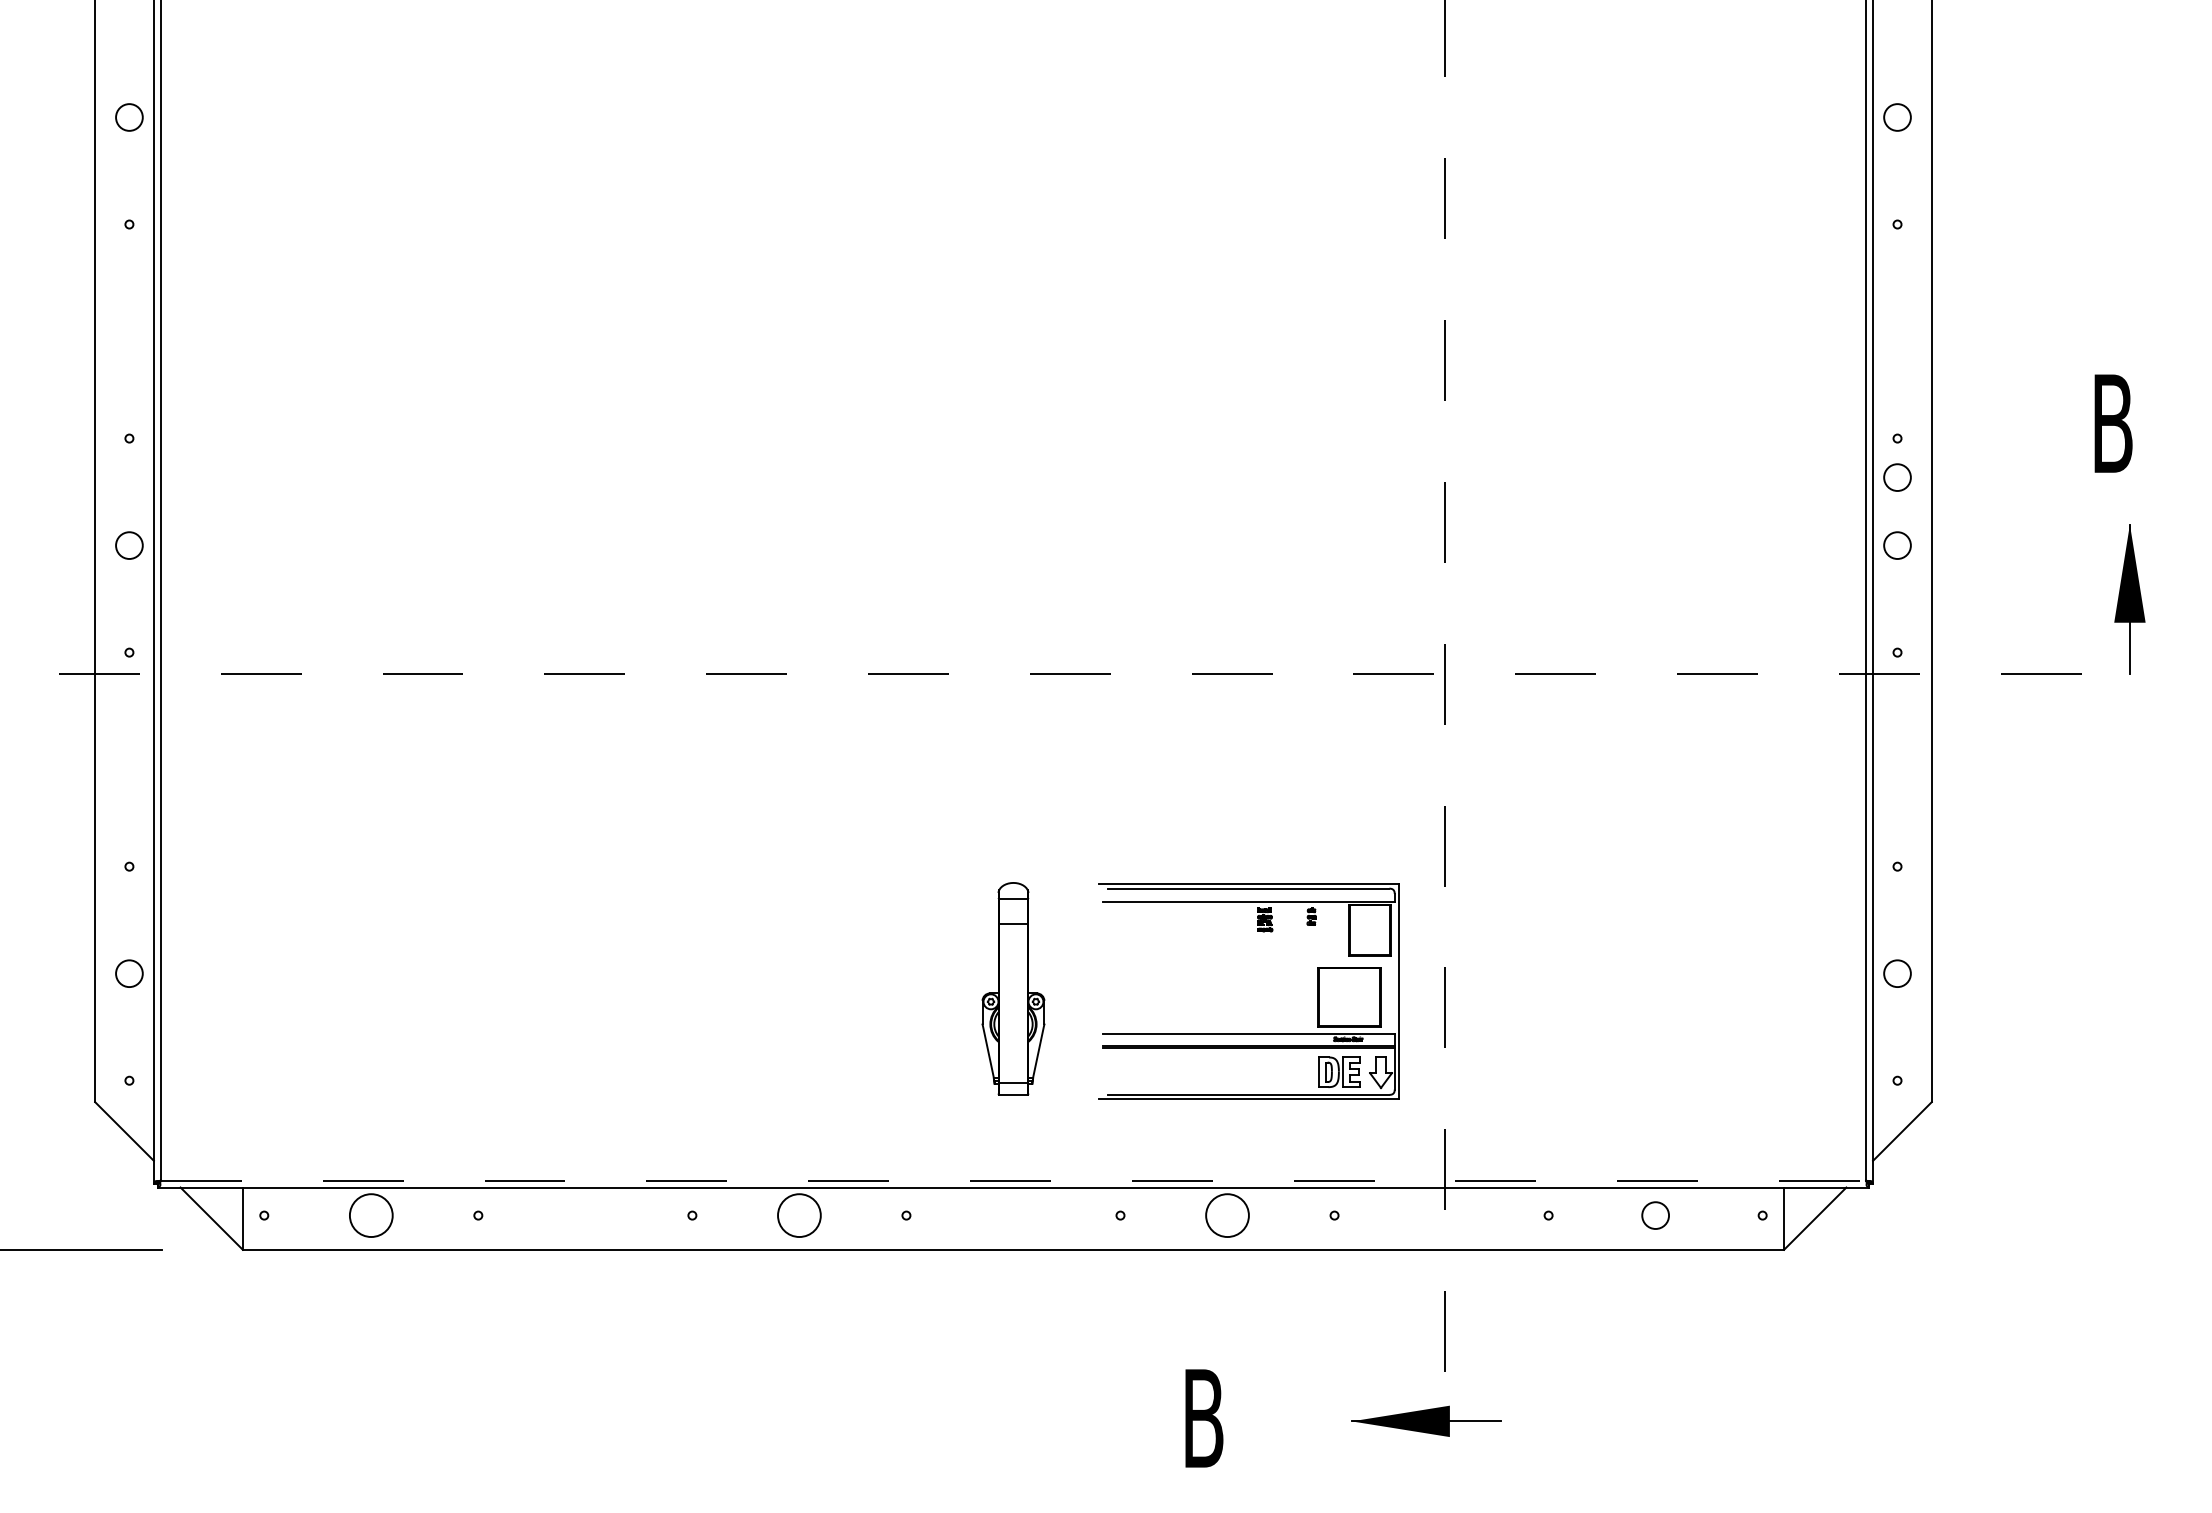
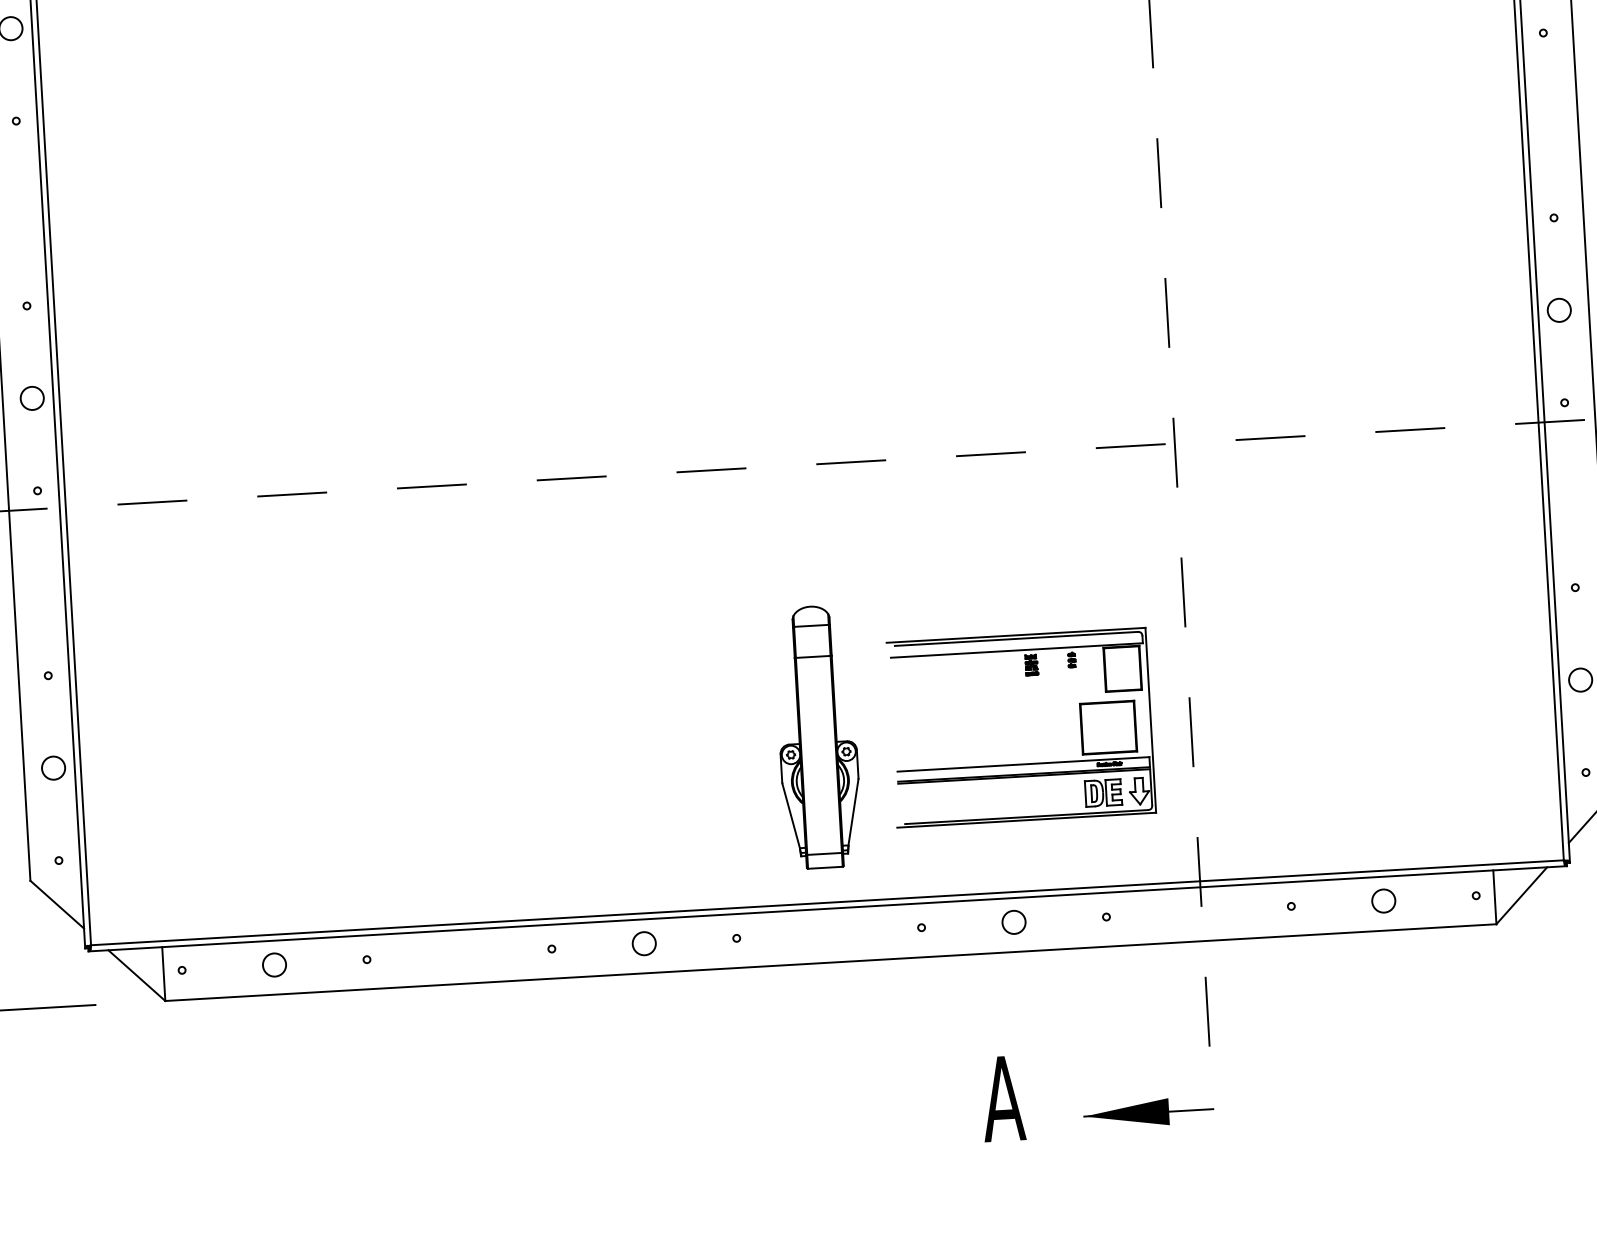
circle: (1897, 477) -> (1555, 251), removed
part: (1013, 988) -> (817, 736), size x1.43
line: (1013, 1180) -> (827, 902), dashed -> solid
circle: (370, 1215) -> (273, 964), size x0.62
circle: (799, 1215) -> (644, 943), size x0.62
circle: (1227, 1215) -> (1014, 922), size x0.62
text: (1203, 1418) -> (1003, 1098), B -> A
part: (1426, 1420) -> (1148, 1112), moved

